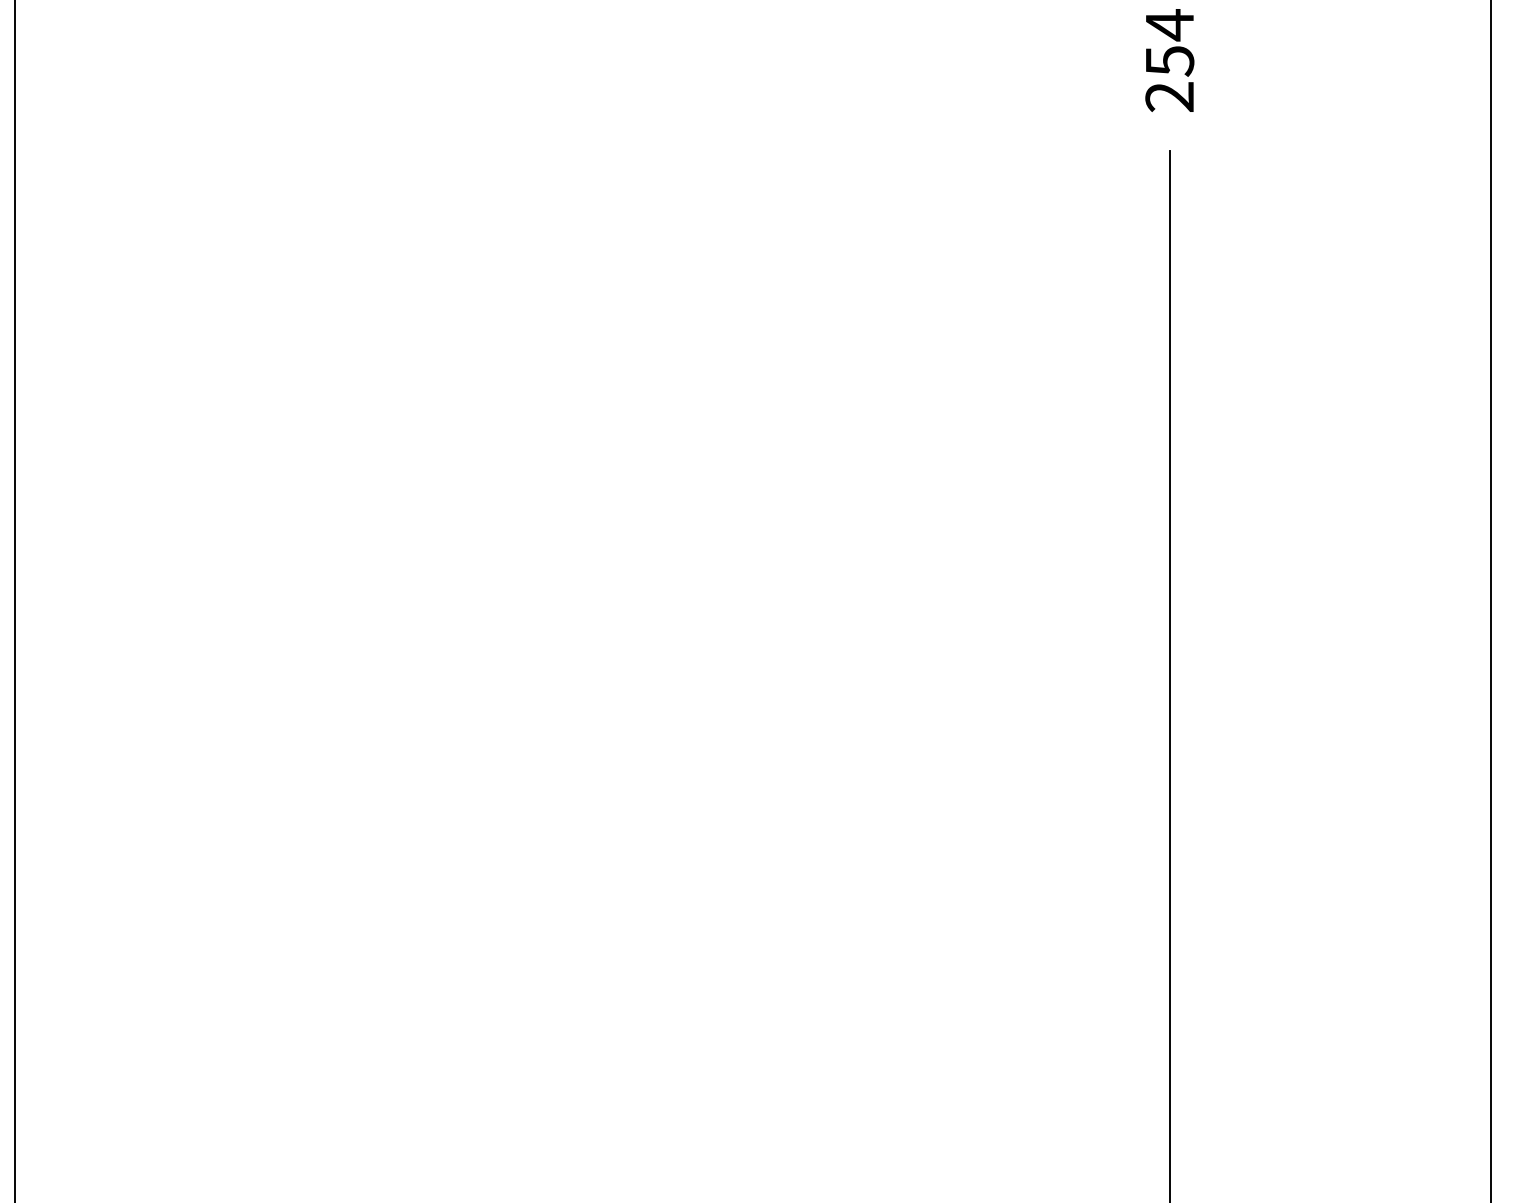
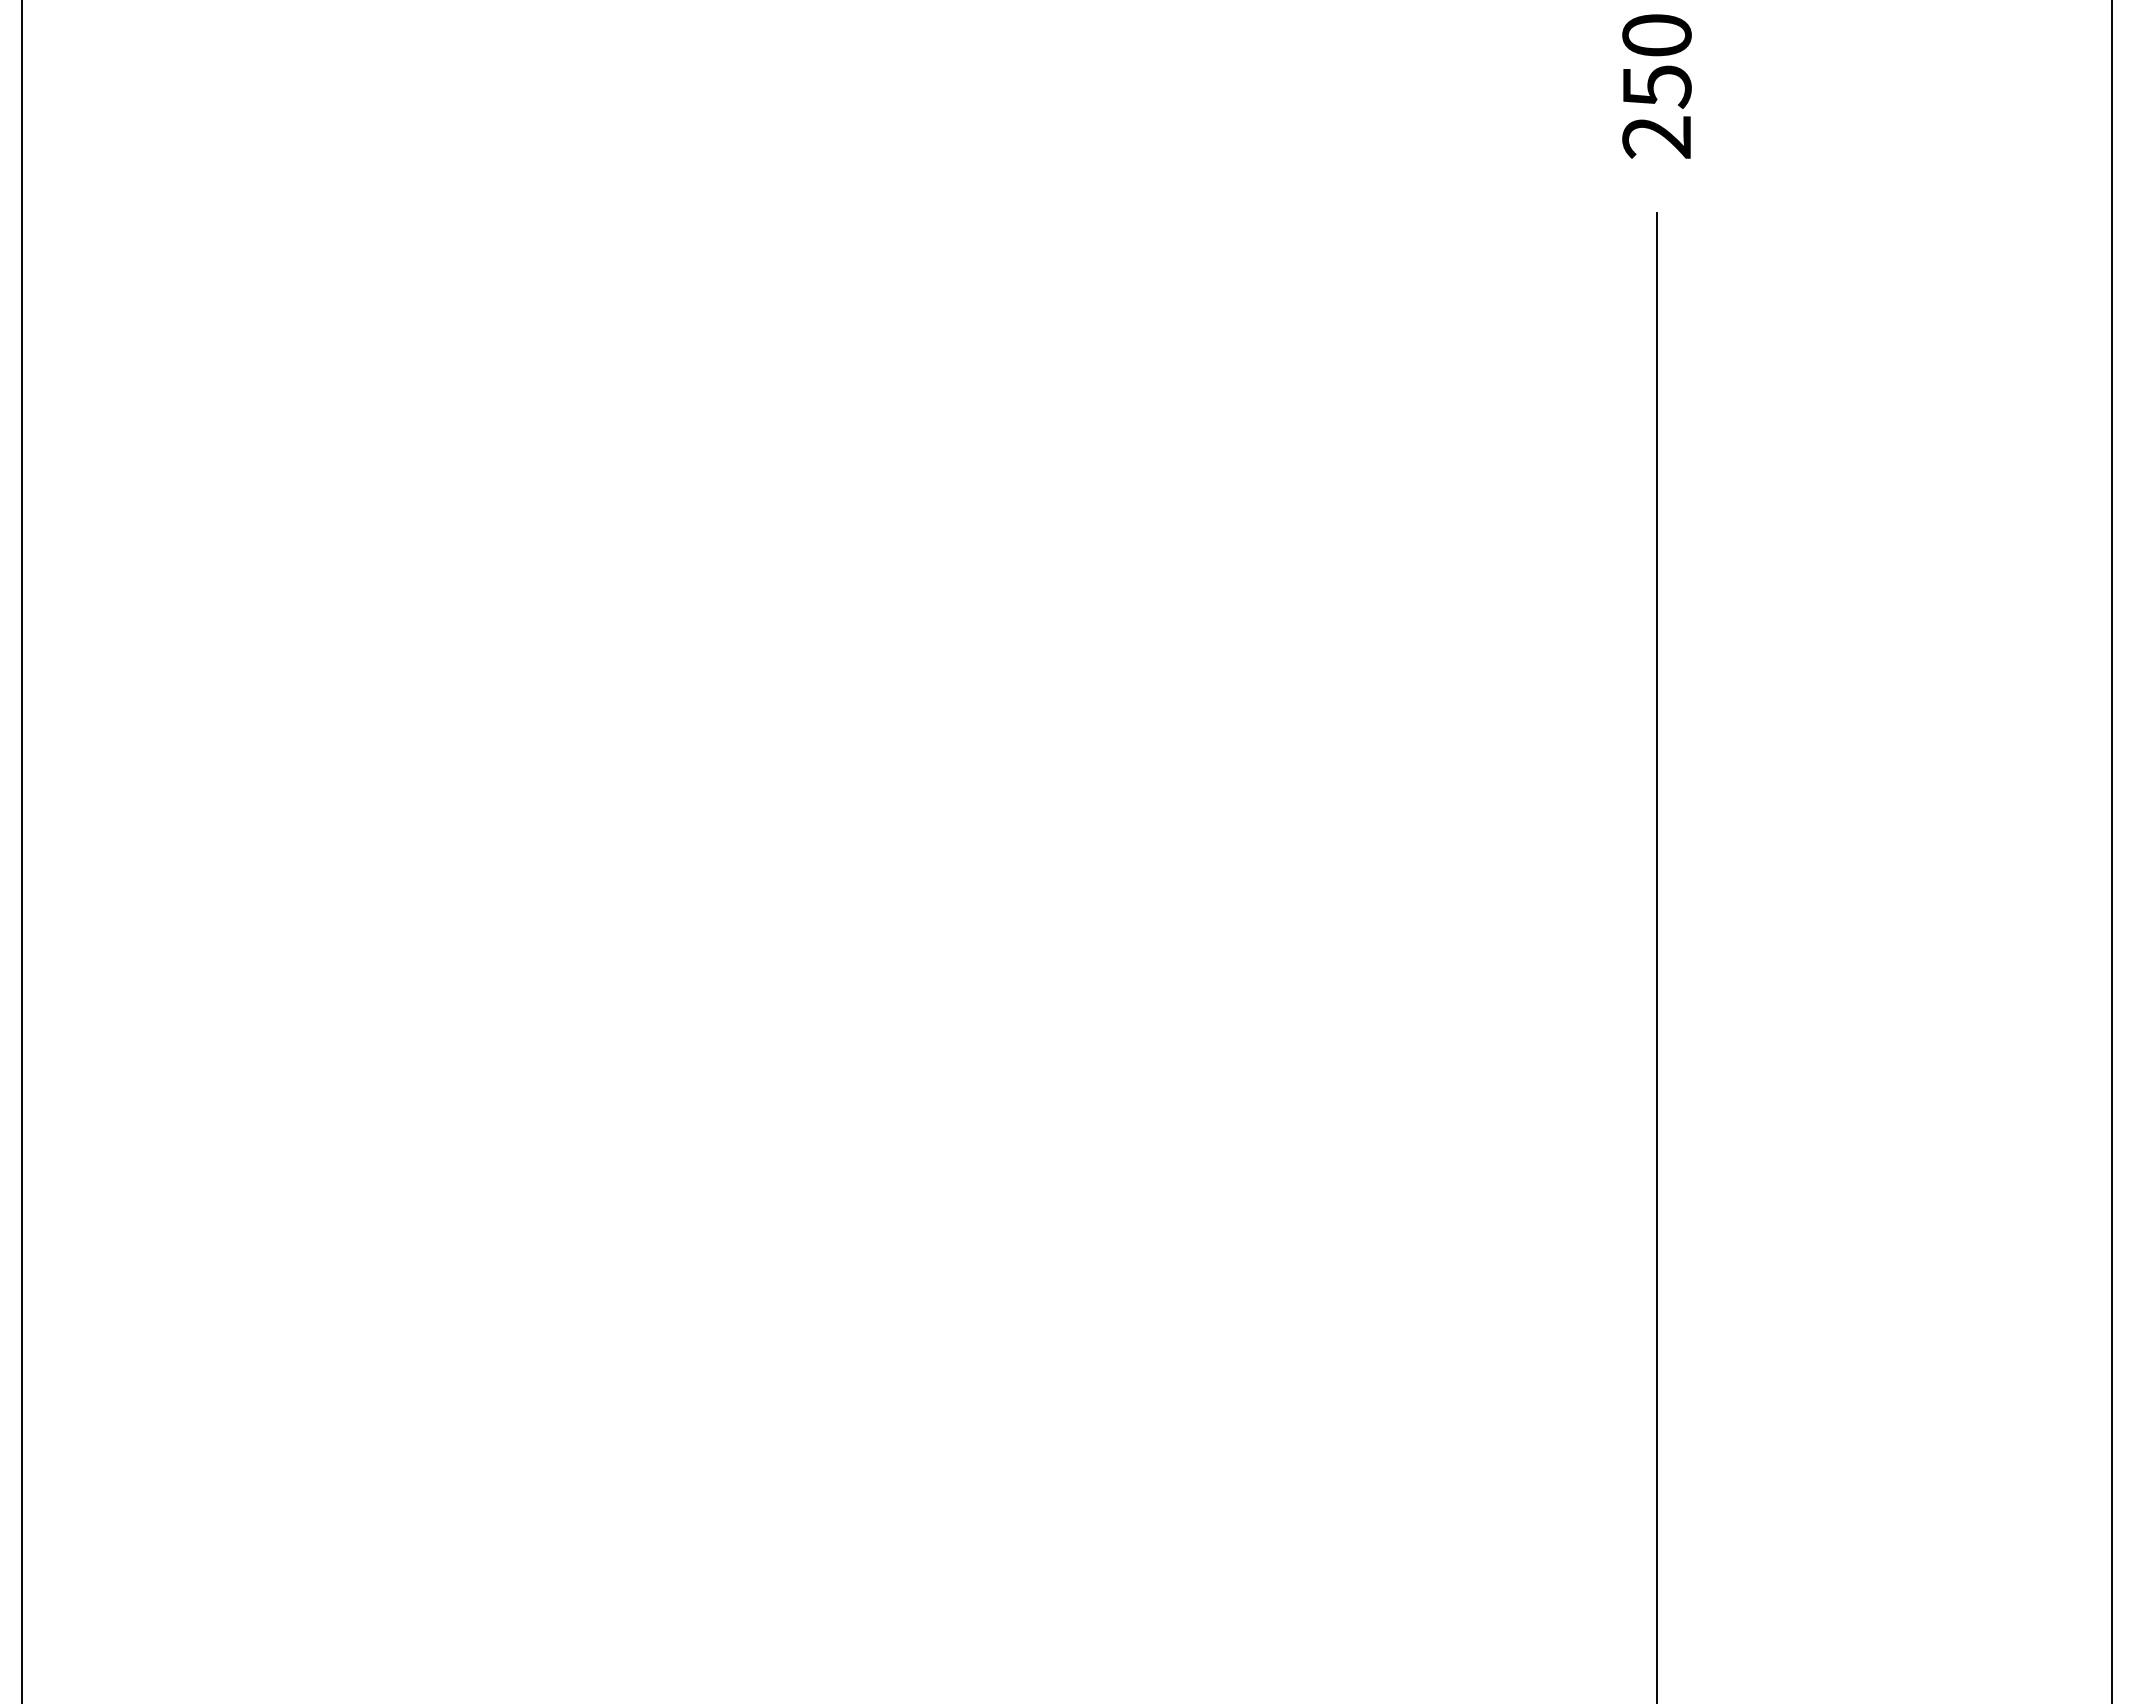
text: (1169, 25) -> (1656, 35), 254 -> 250

